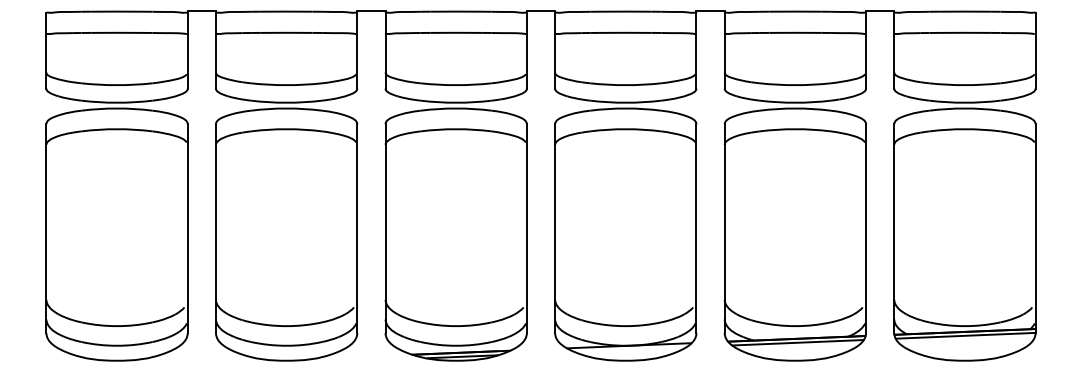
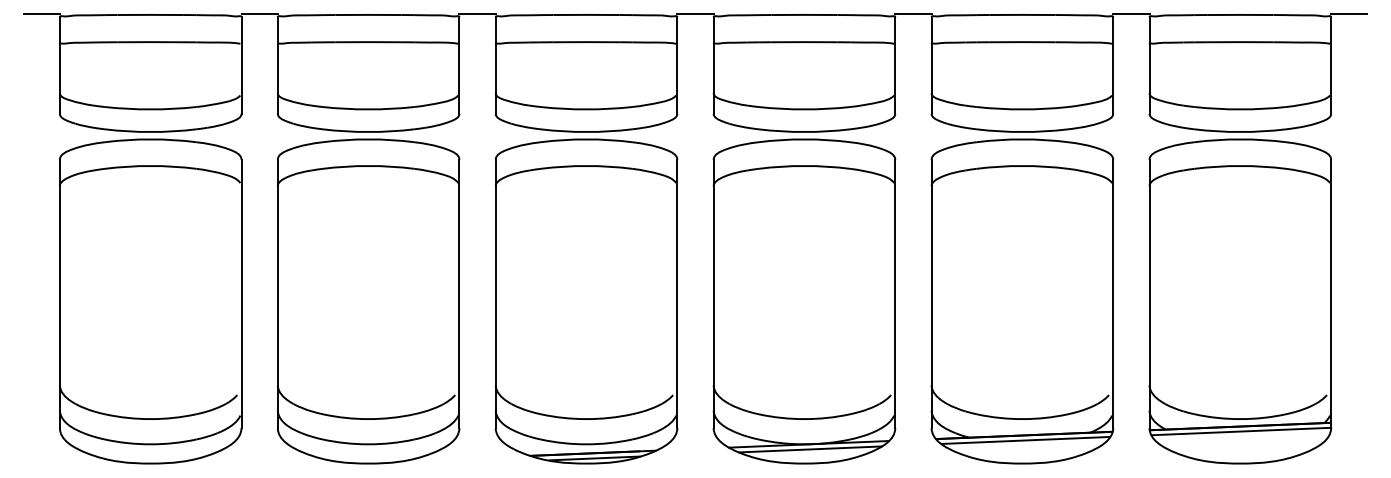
line: (32, 11) -> (41, 14), added
line: (1049, 11) -> (1349, 14), added
line: (630, 349) -> (810, 449), added

